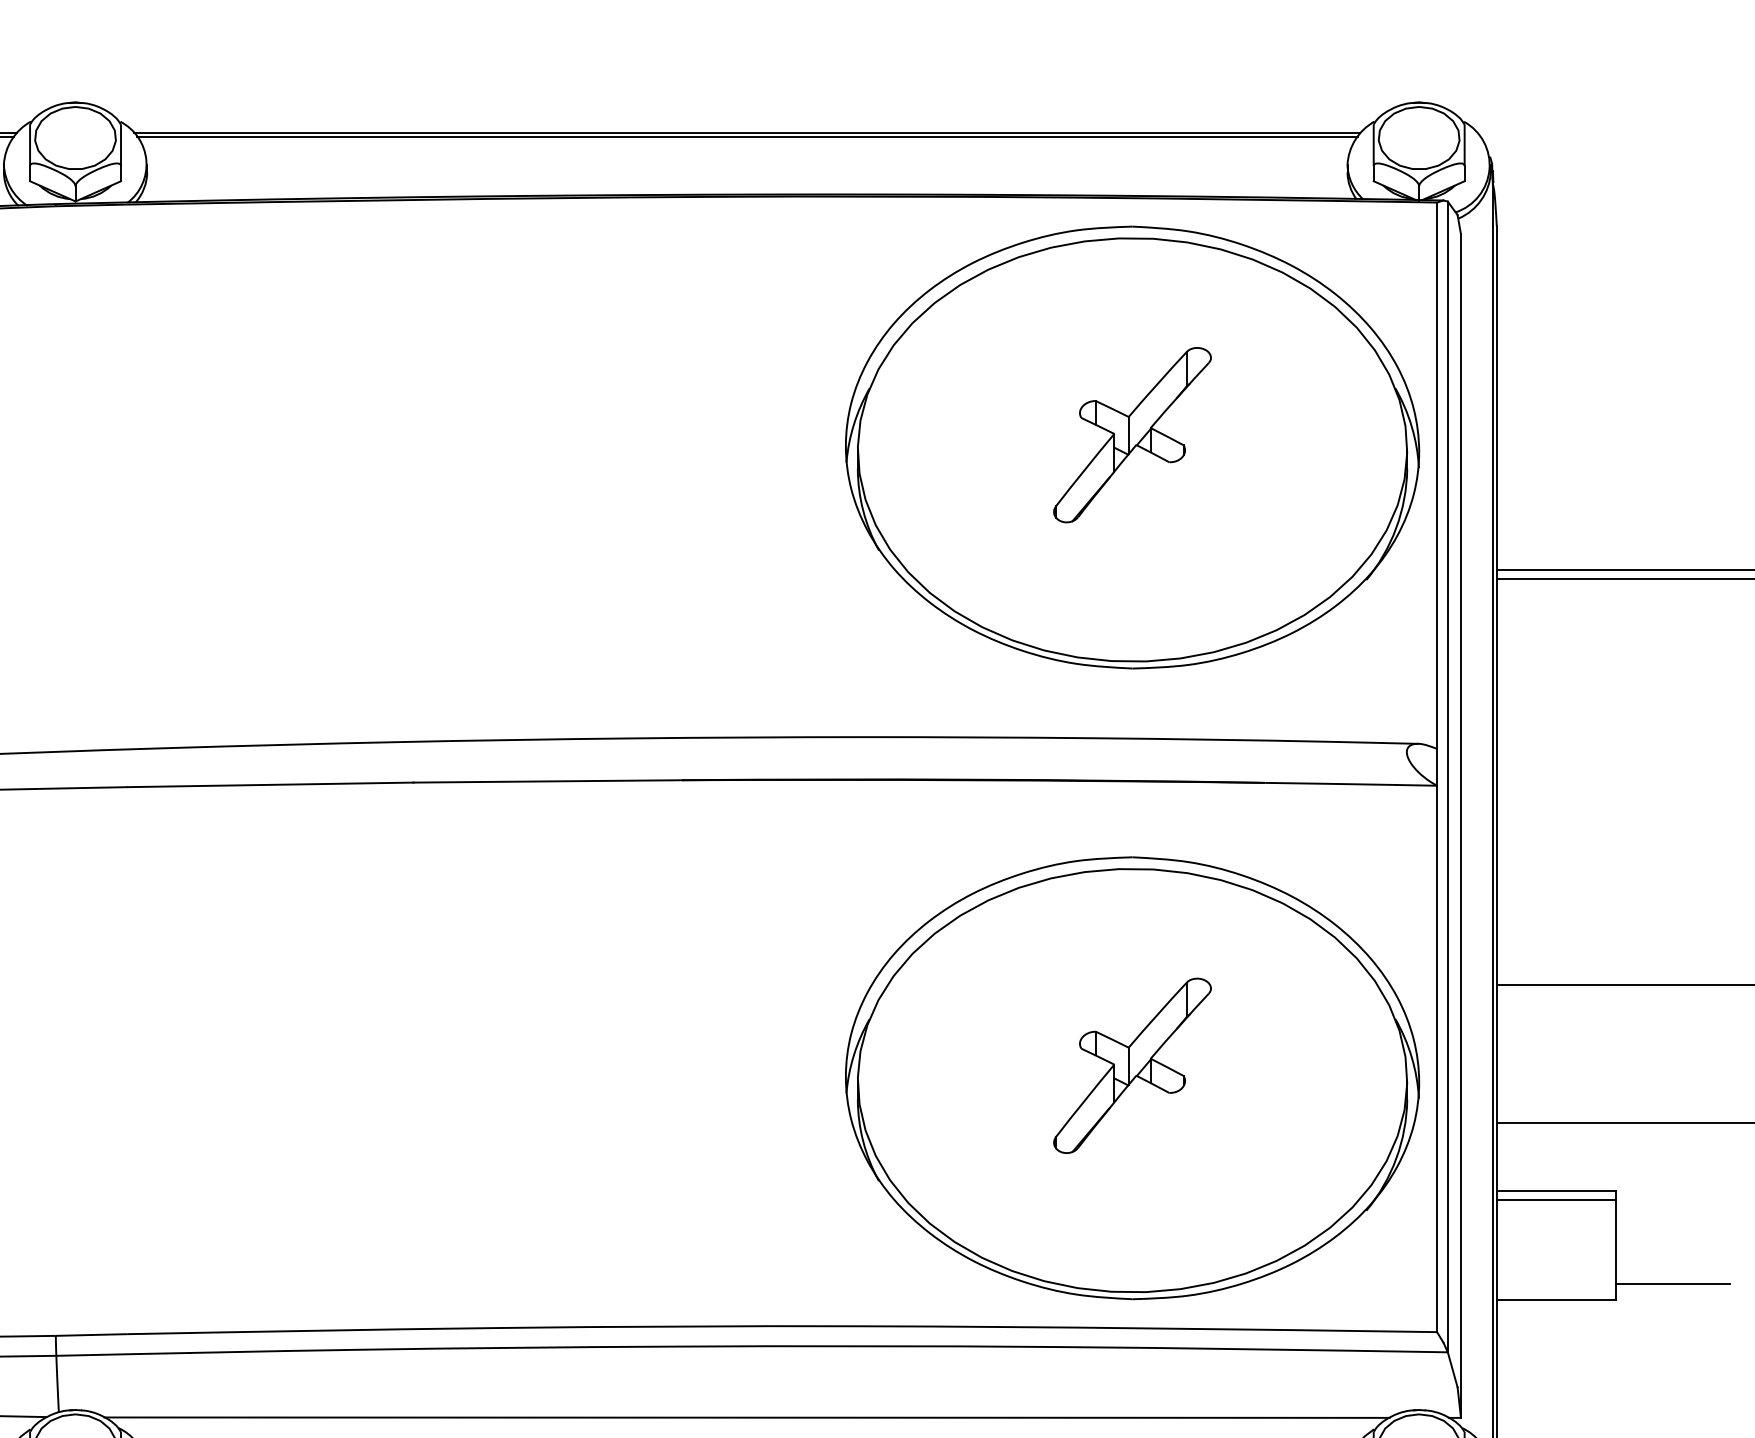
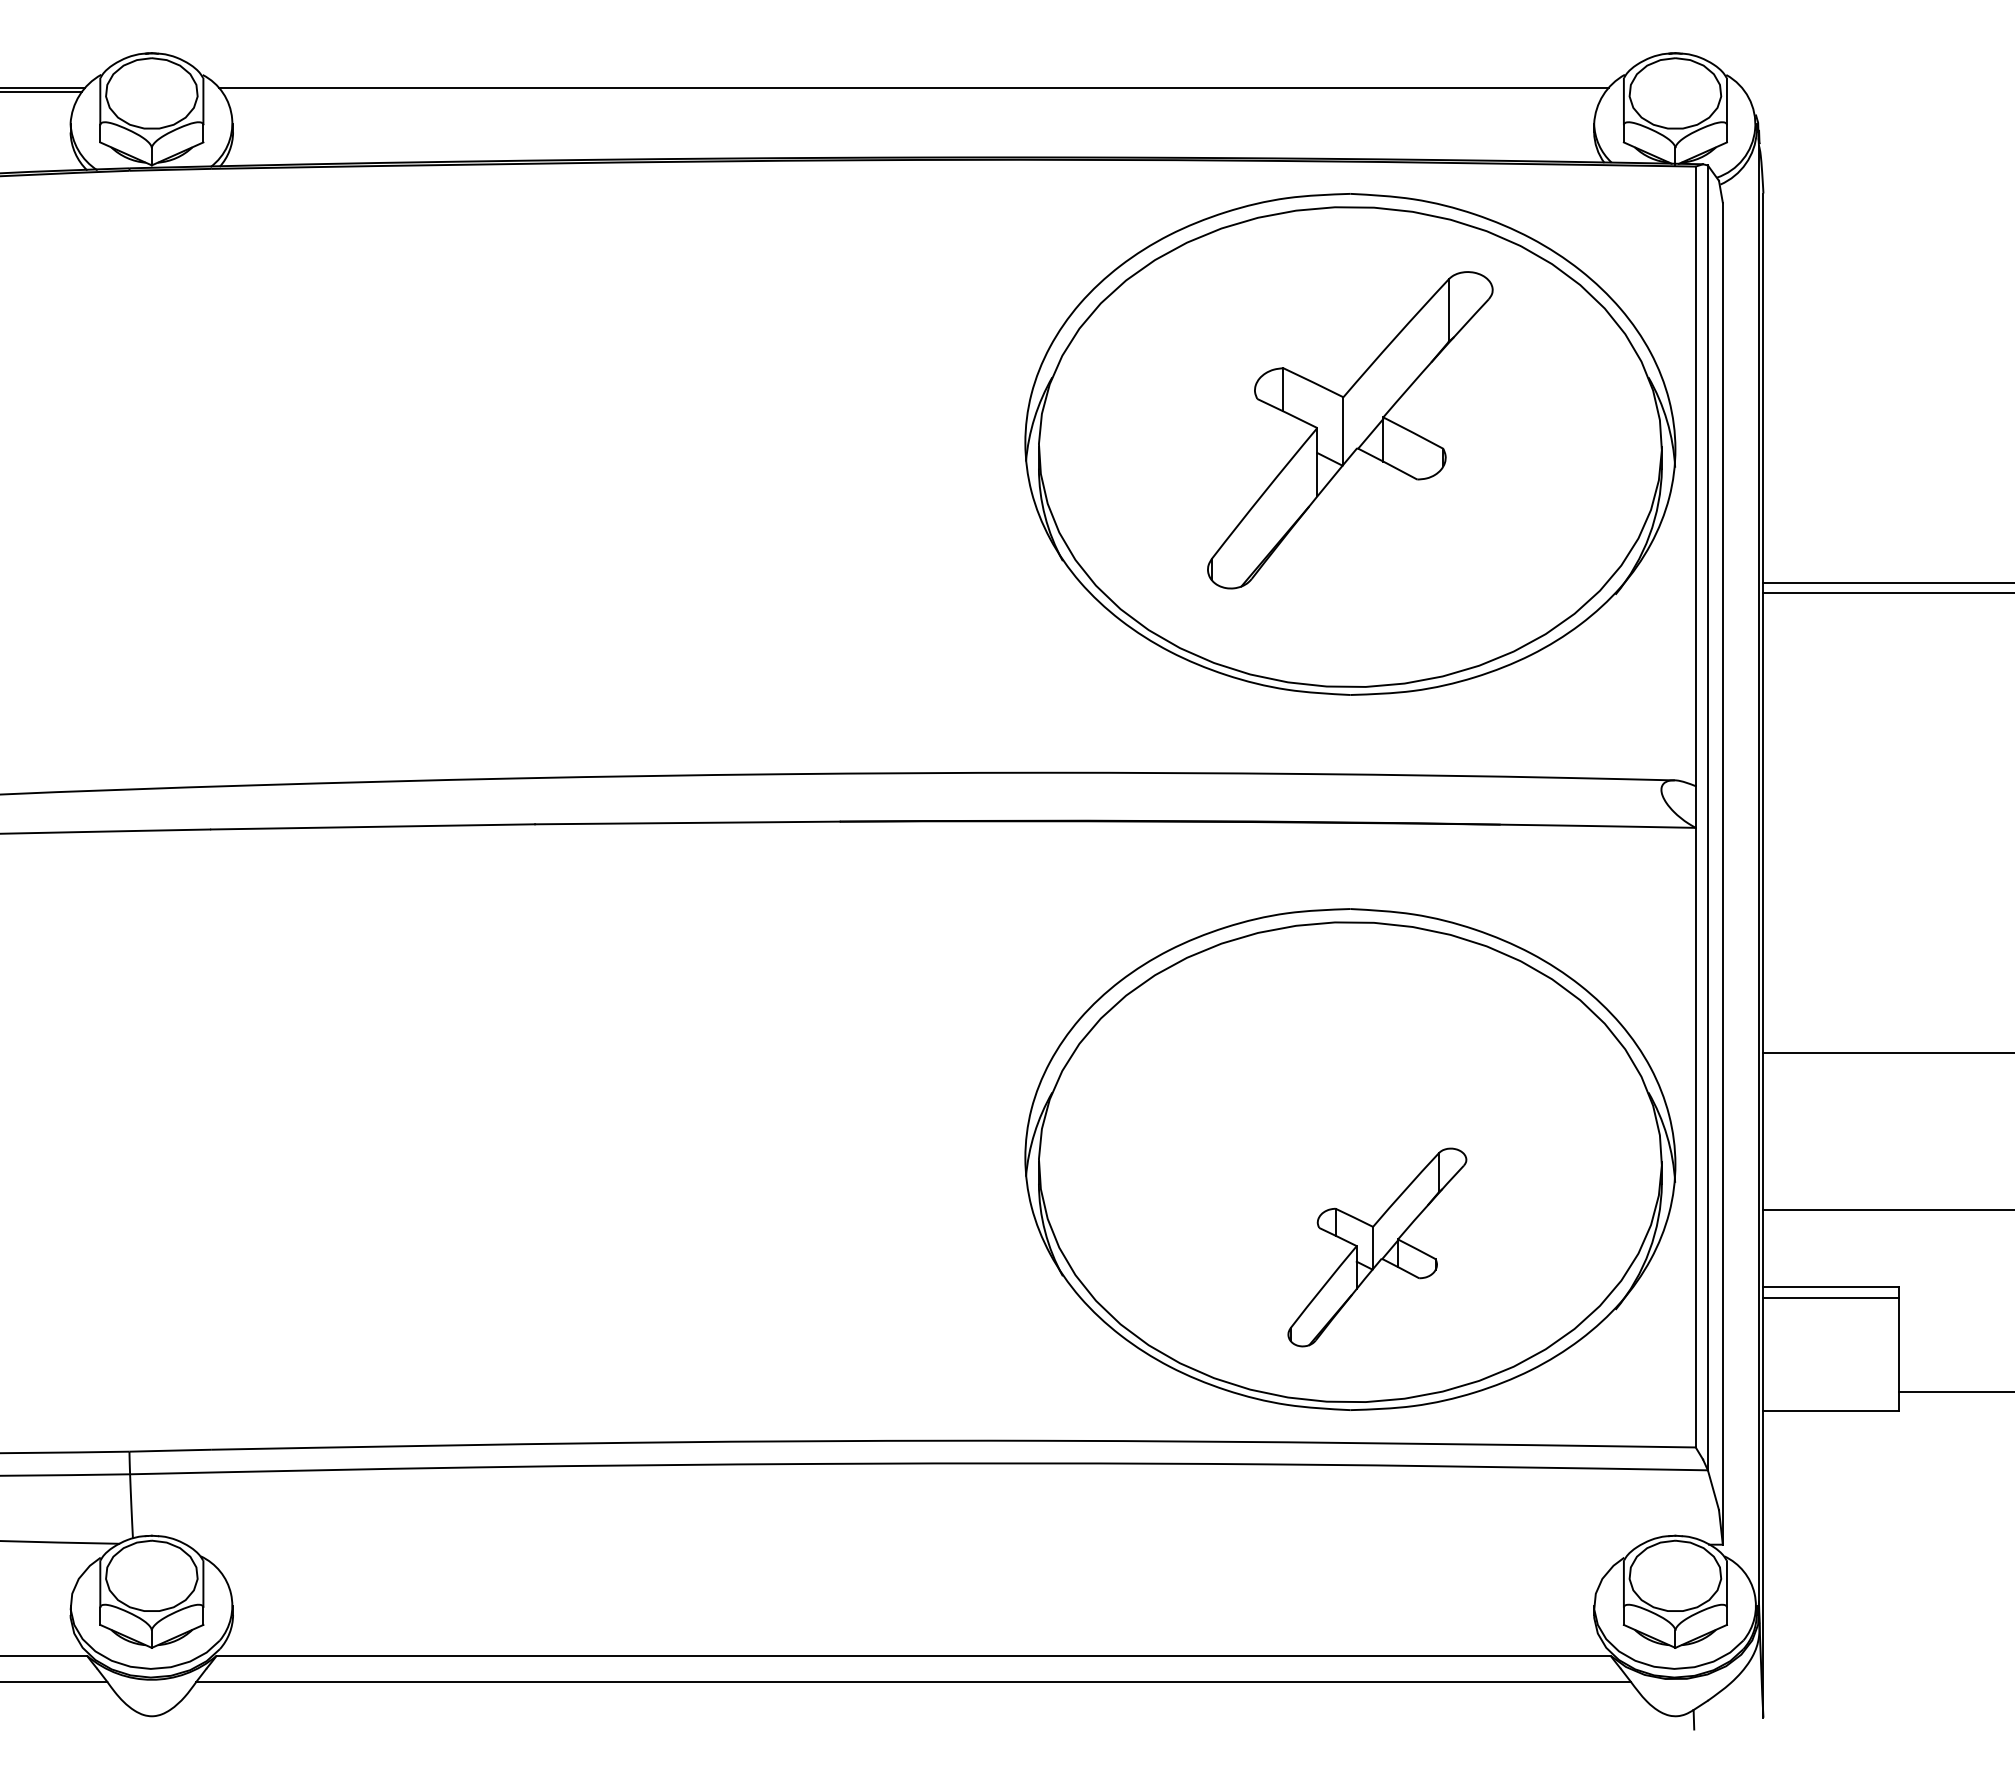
line: (747, 136) -> (913, 91), removed
part: (1132, 435) -> (1350, 430), size x1.6
part: (1132, 1065) -> (1377, 1247), moved
line: (746, 1417) -> (912, 1544), removed

